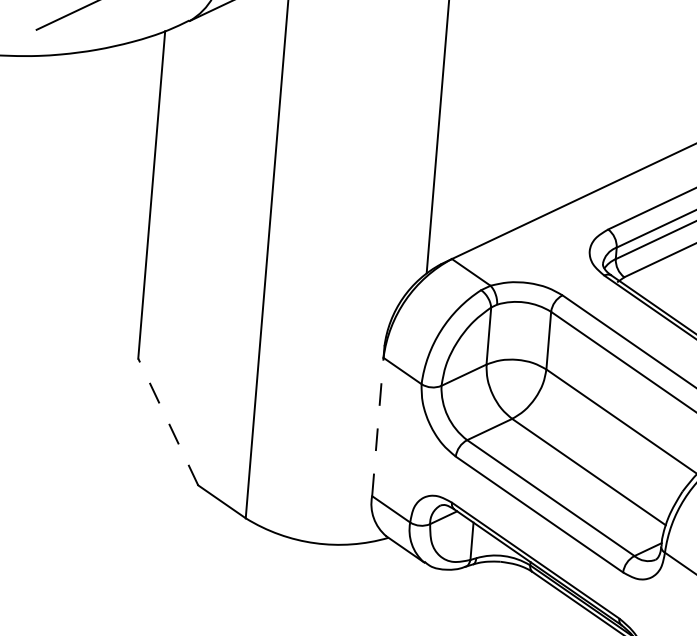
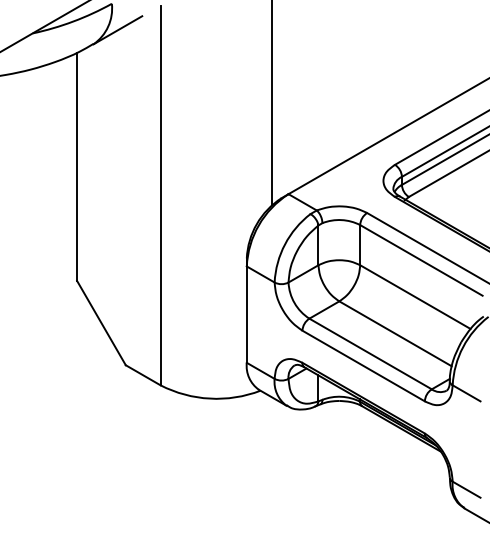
line: (168, 422) -> (101, 323), dashed -> solid
line: (377, 426) -> (246, 314), dashed -> solid

